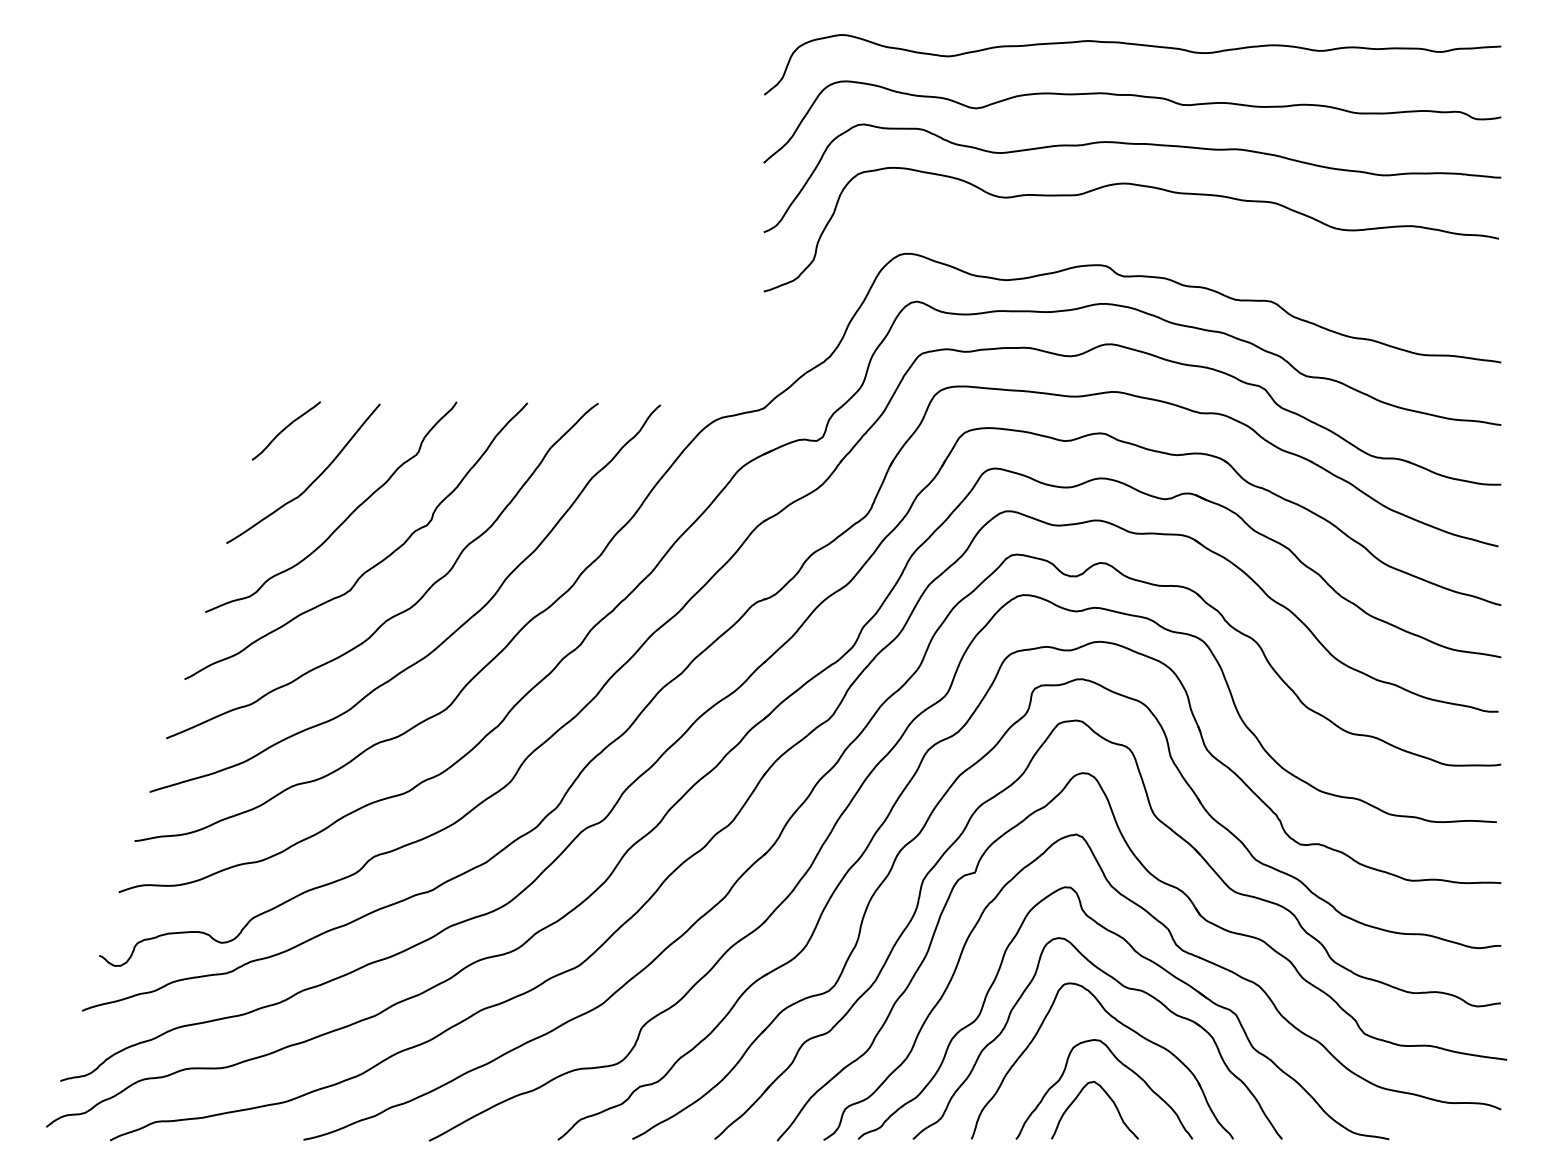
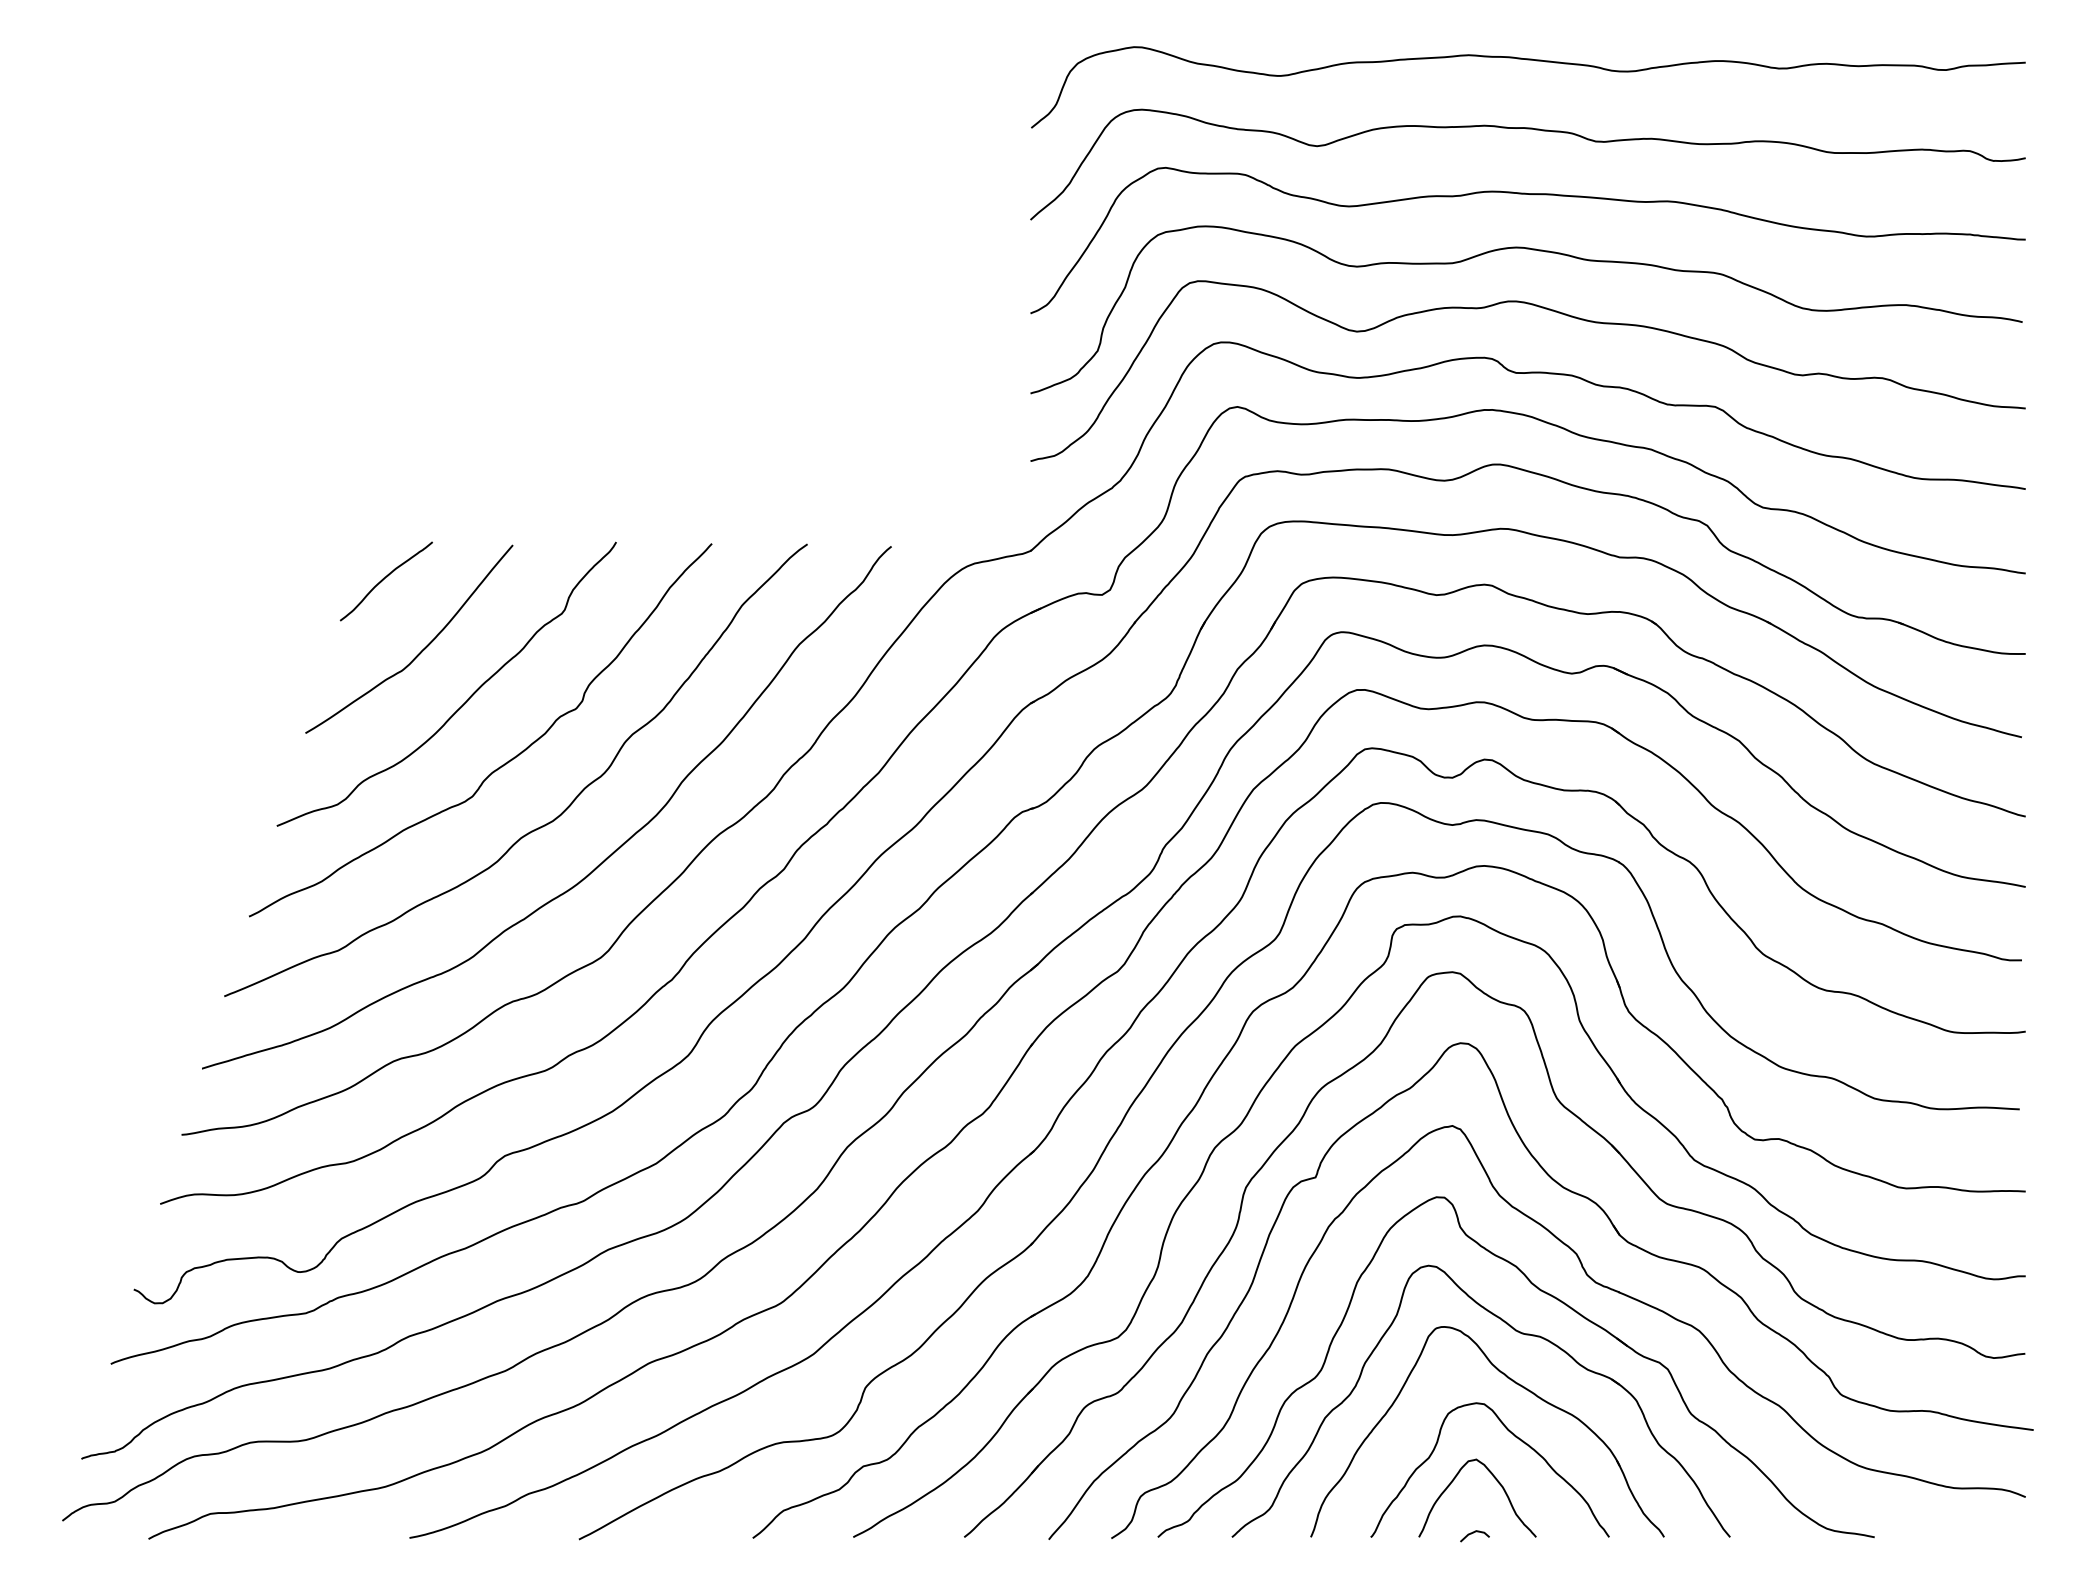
curve: (1147, 230) -> (1548, 310), added
curve: (1092, 1136) -> (1474, 1533), added

